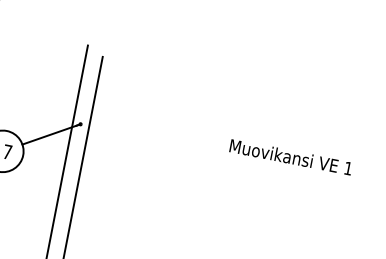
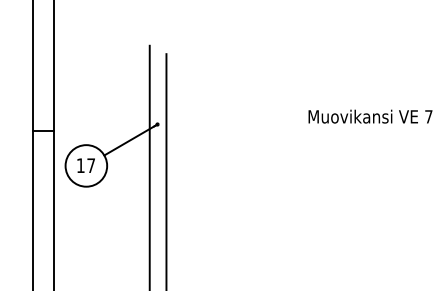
text: (348, 168) -> (428, 116), 1 -> 7

